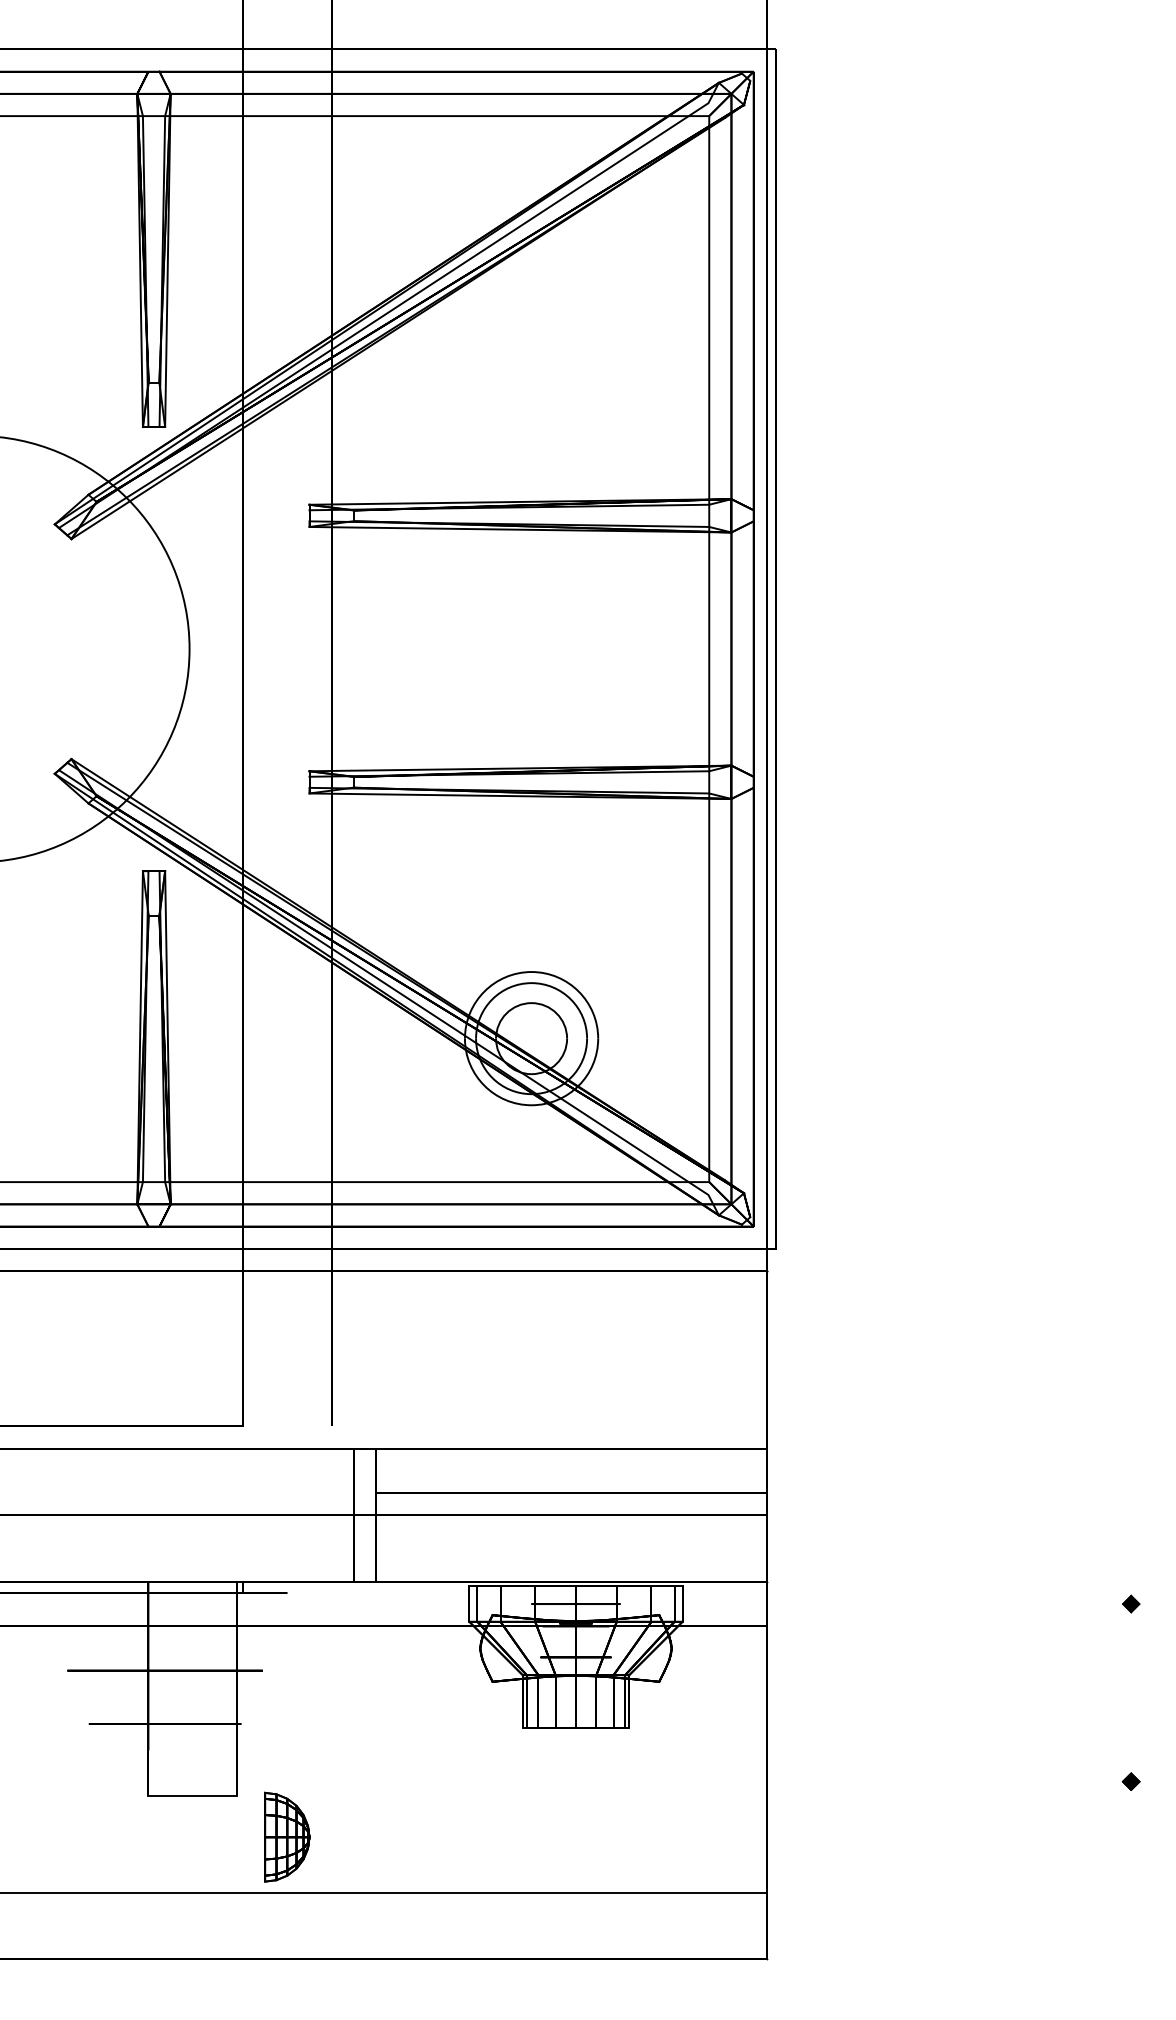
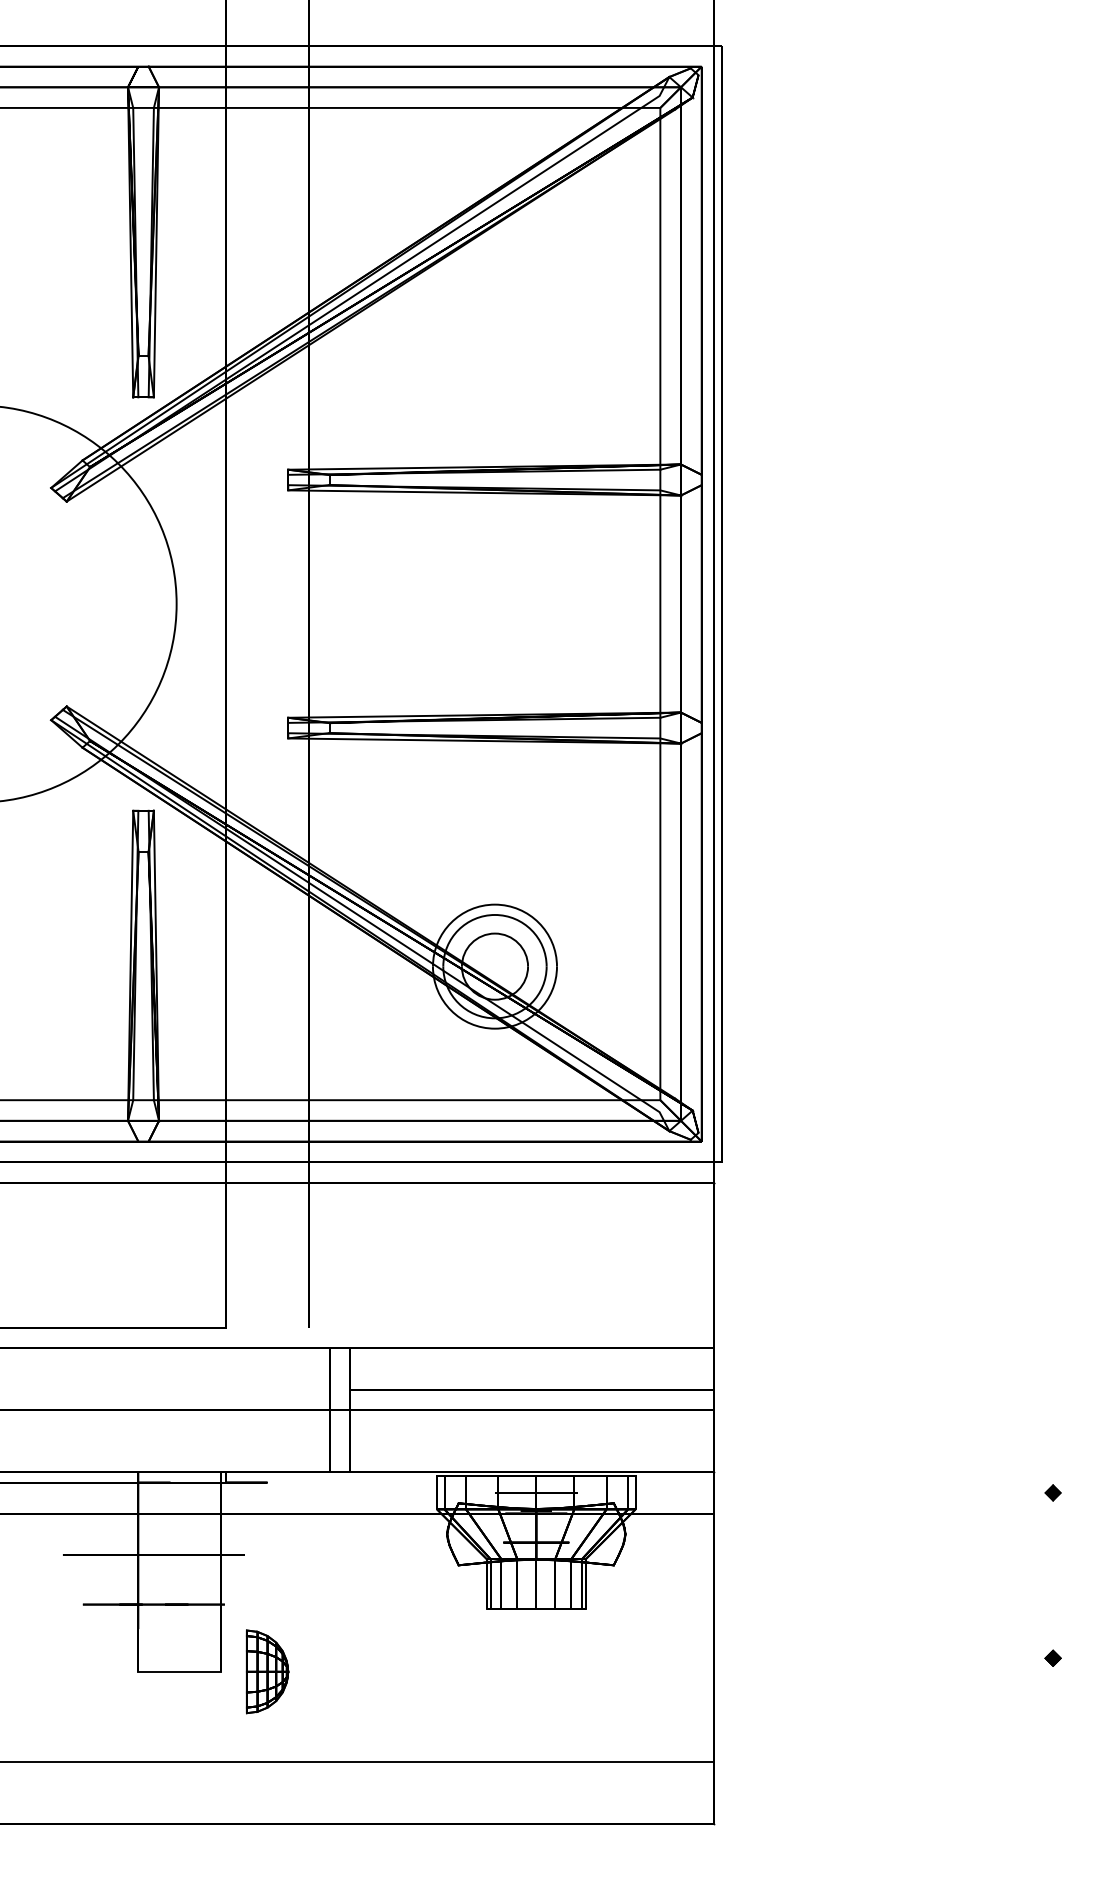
part: (287, 1836) -> (267, 1671), moved

